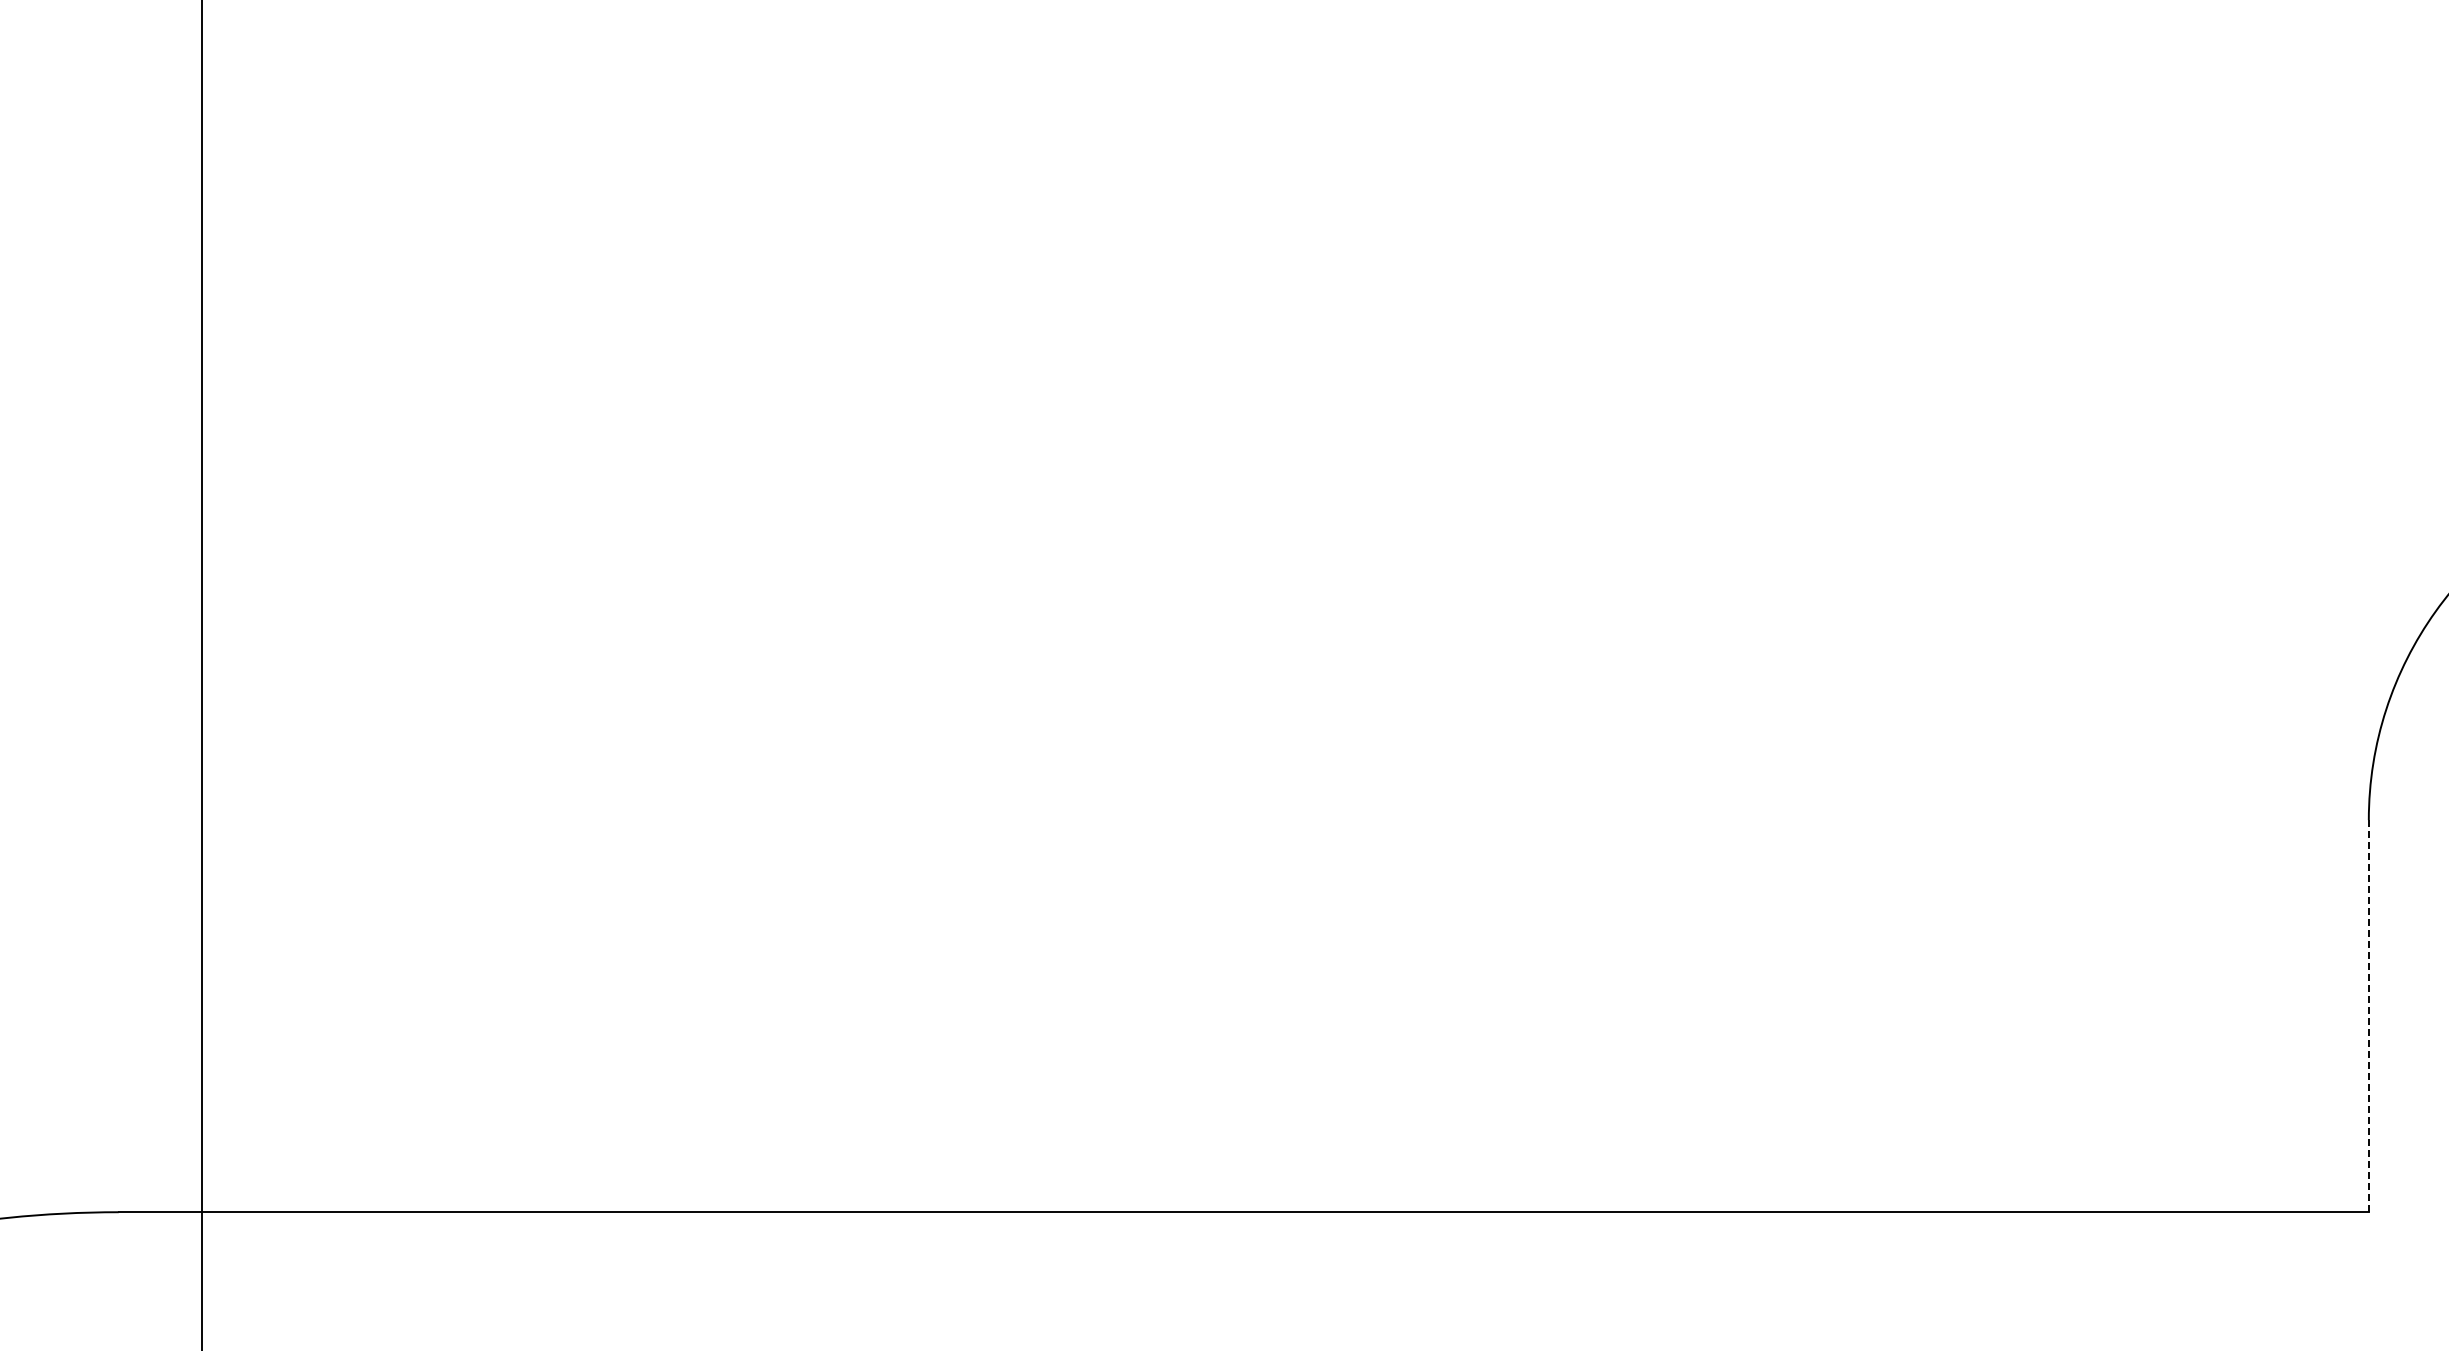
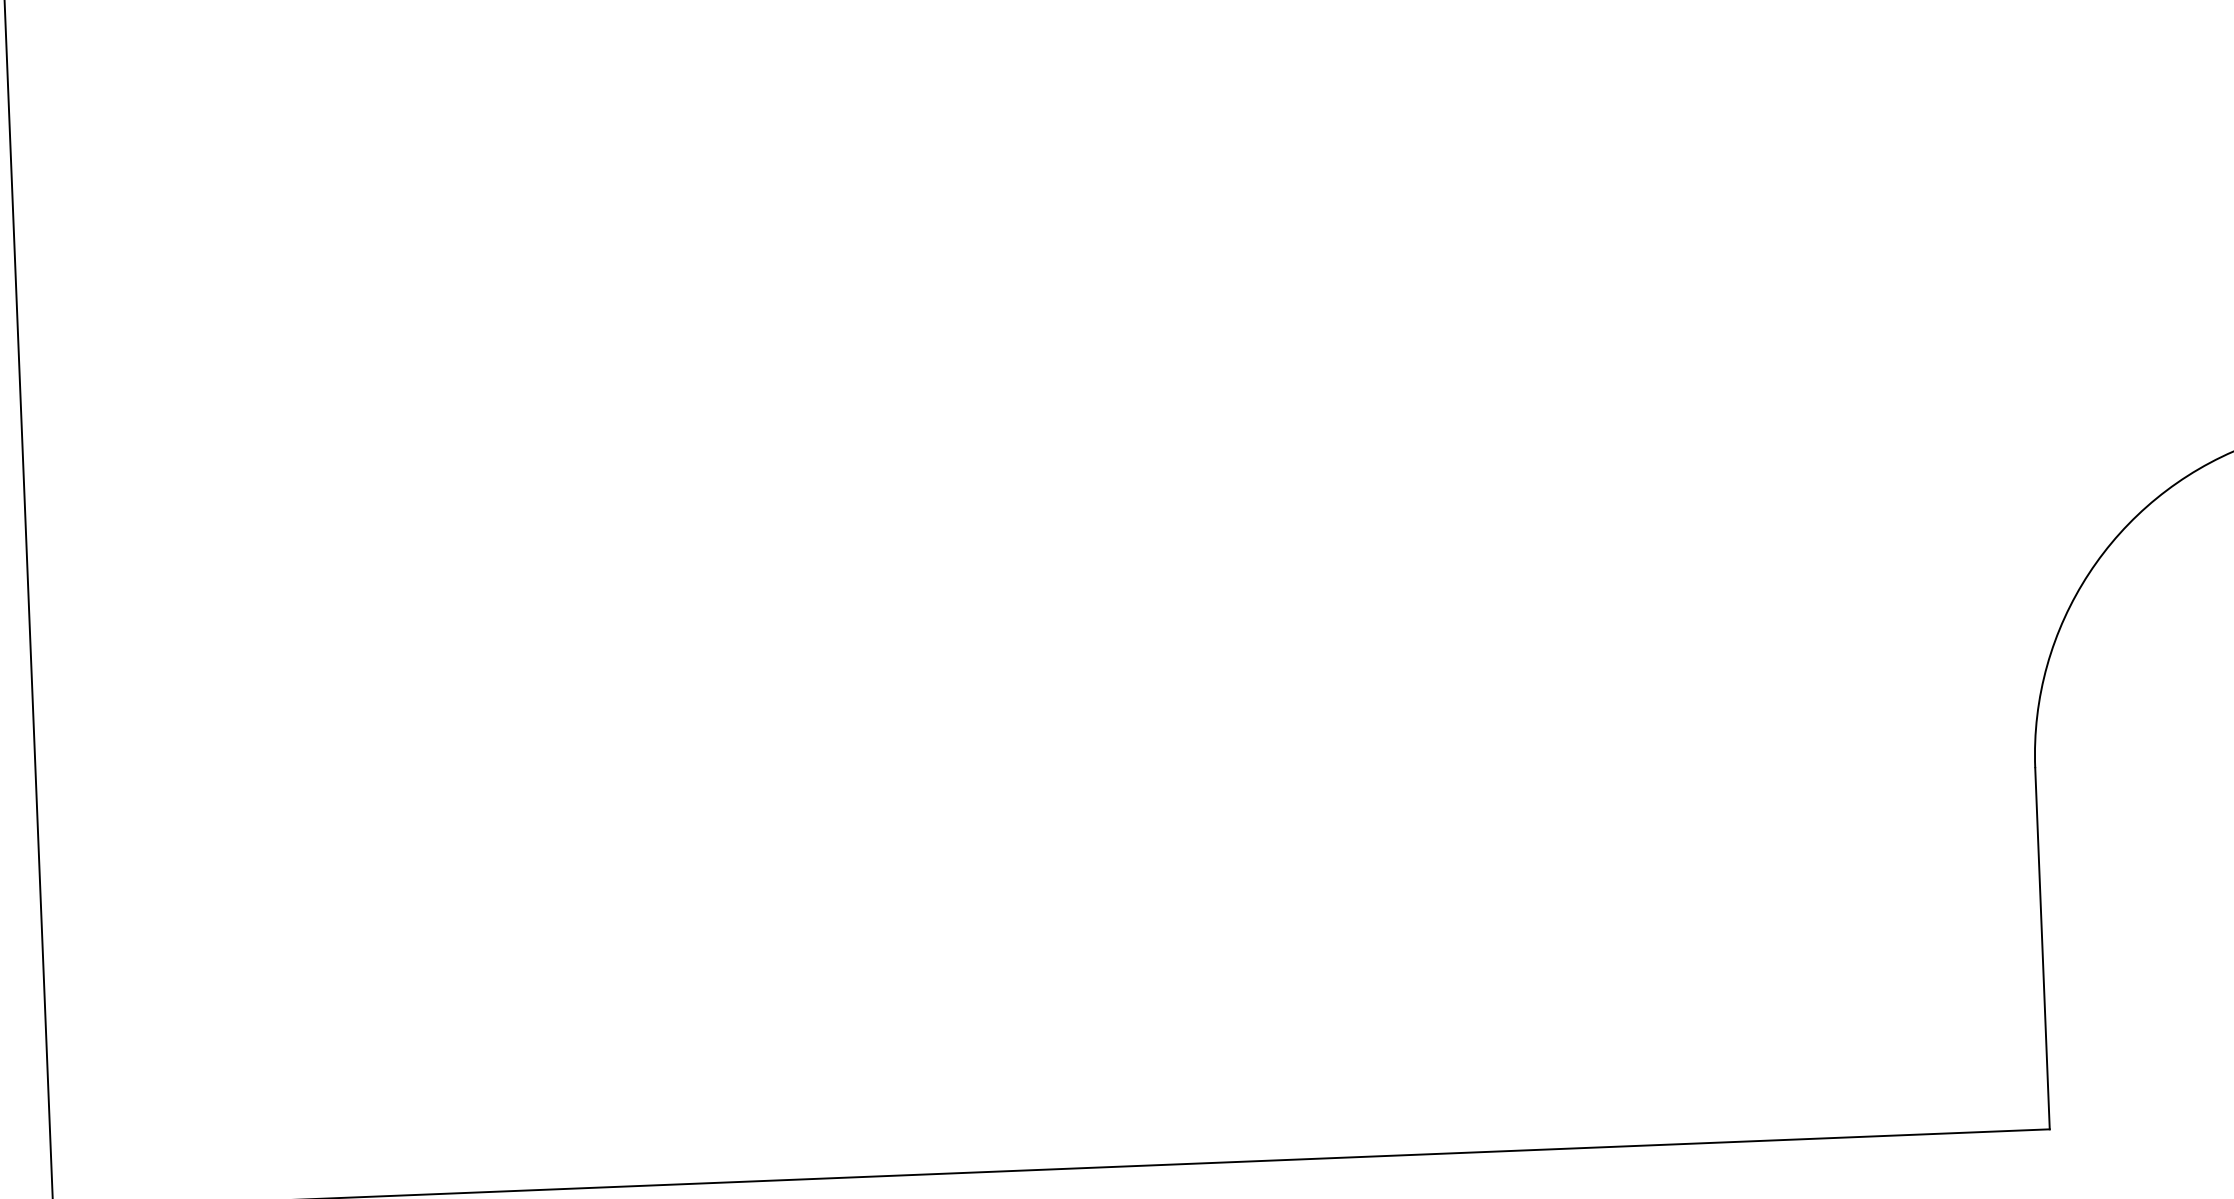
line: (2368, 1016) -> (2042, 949), dashed -> solid

